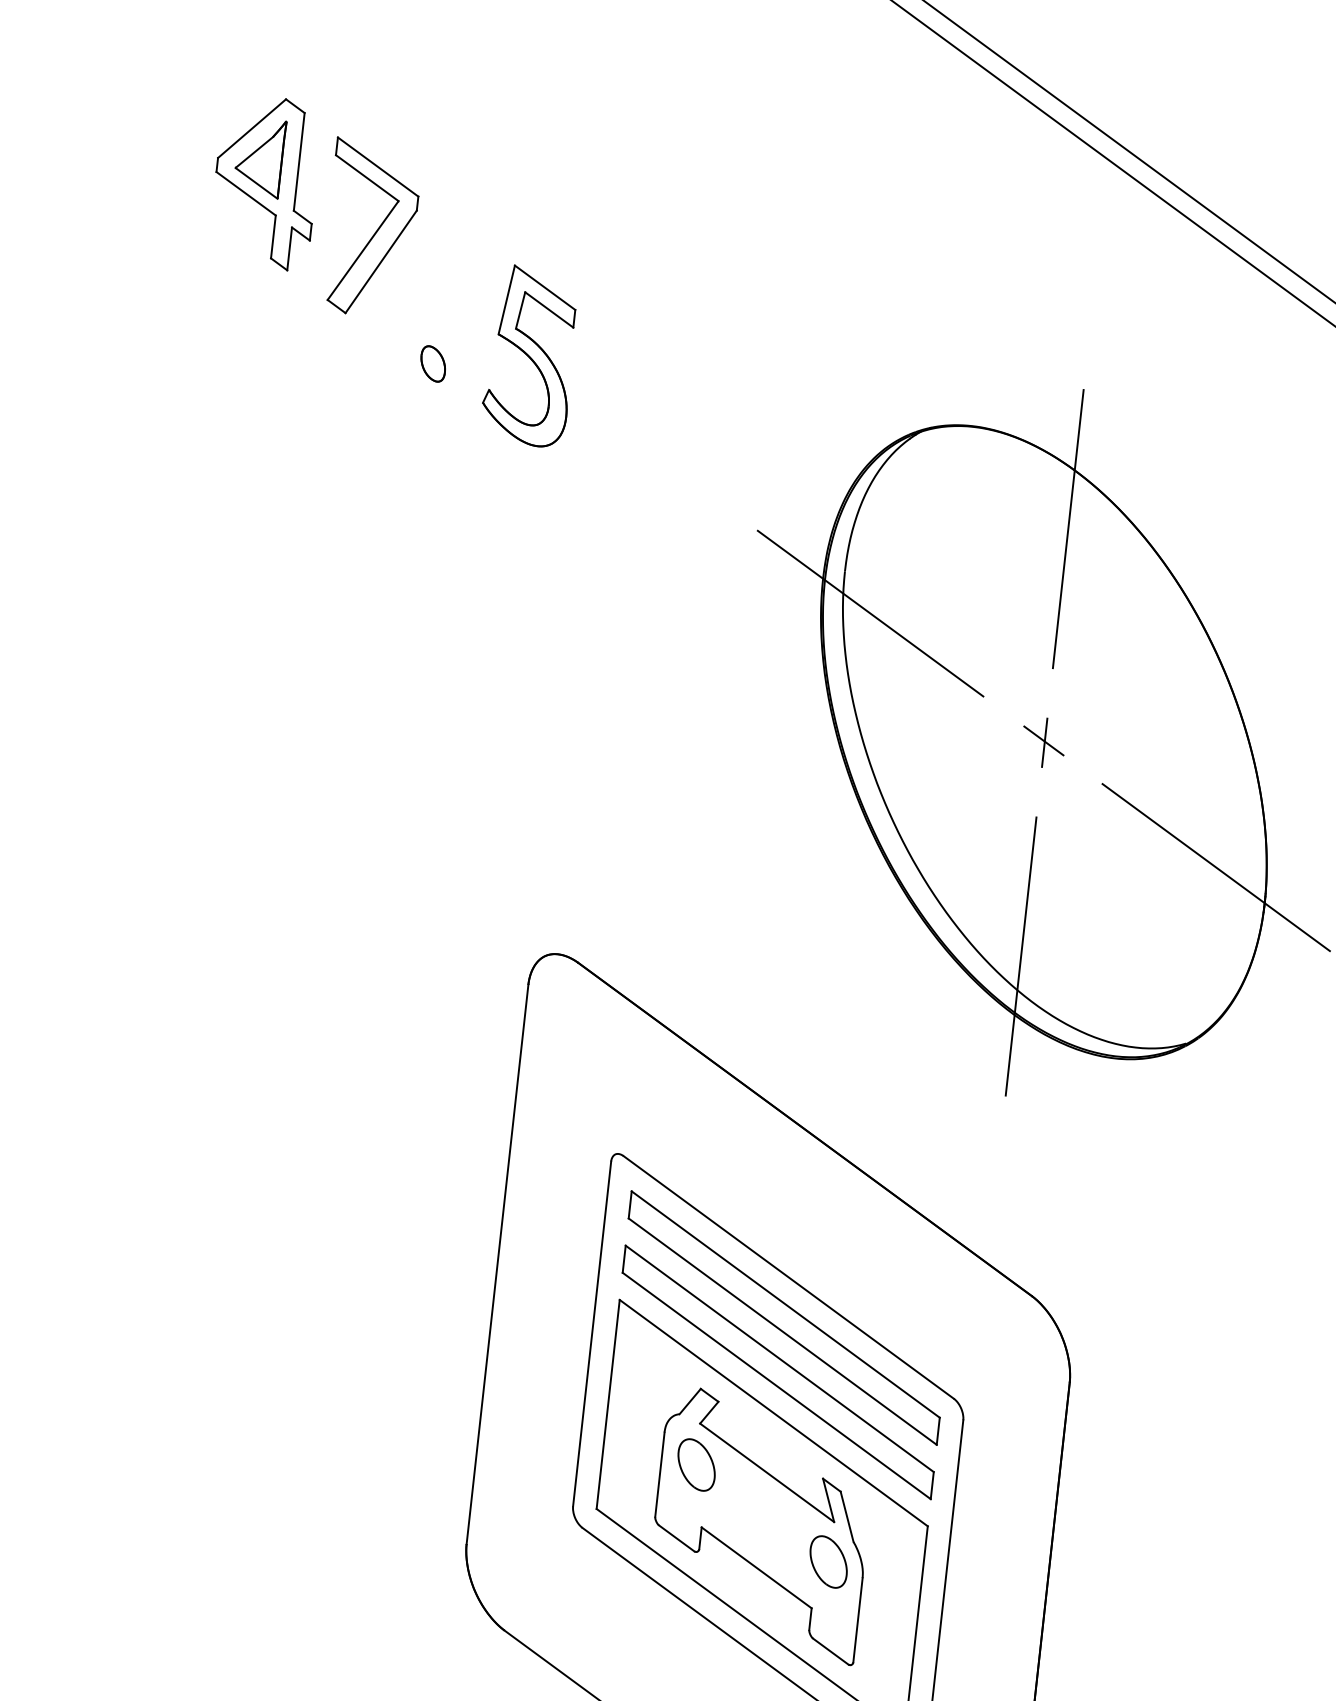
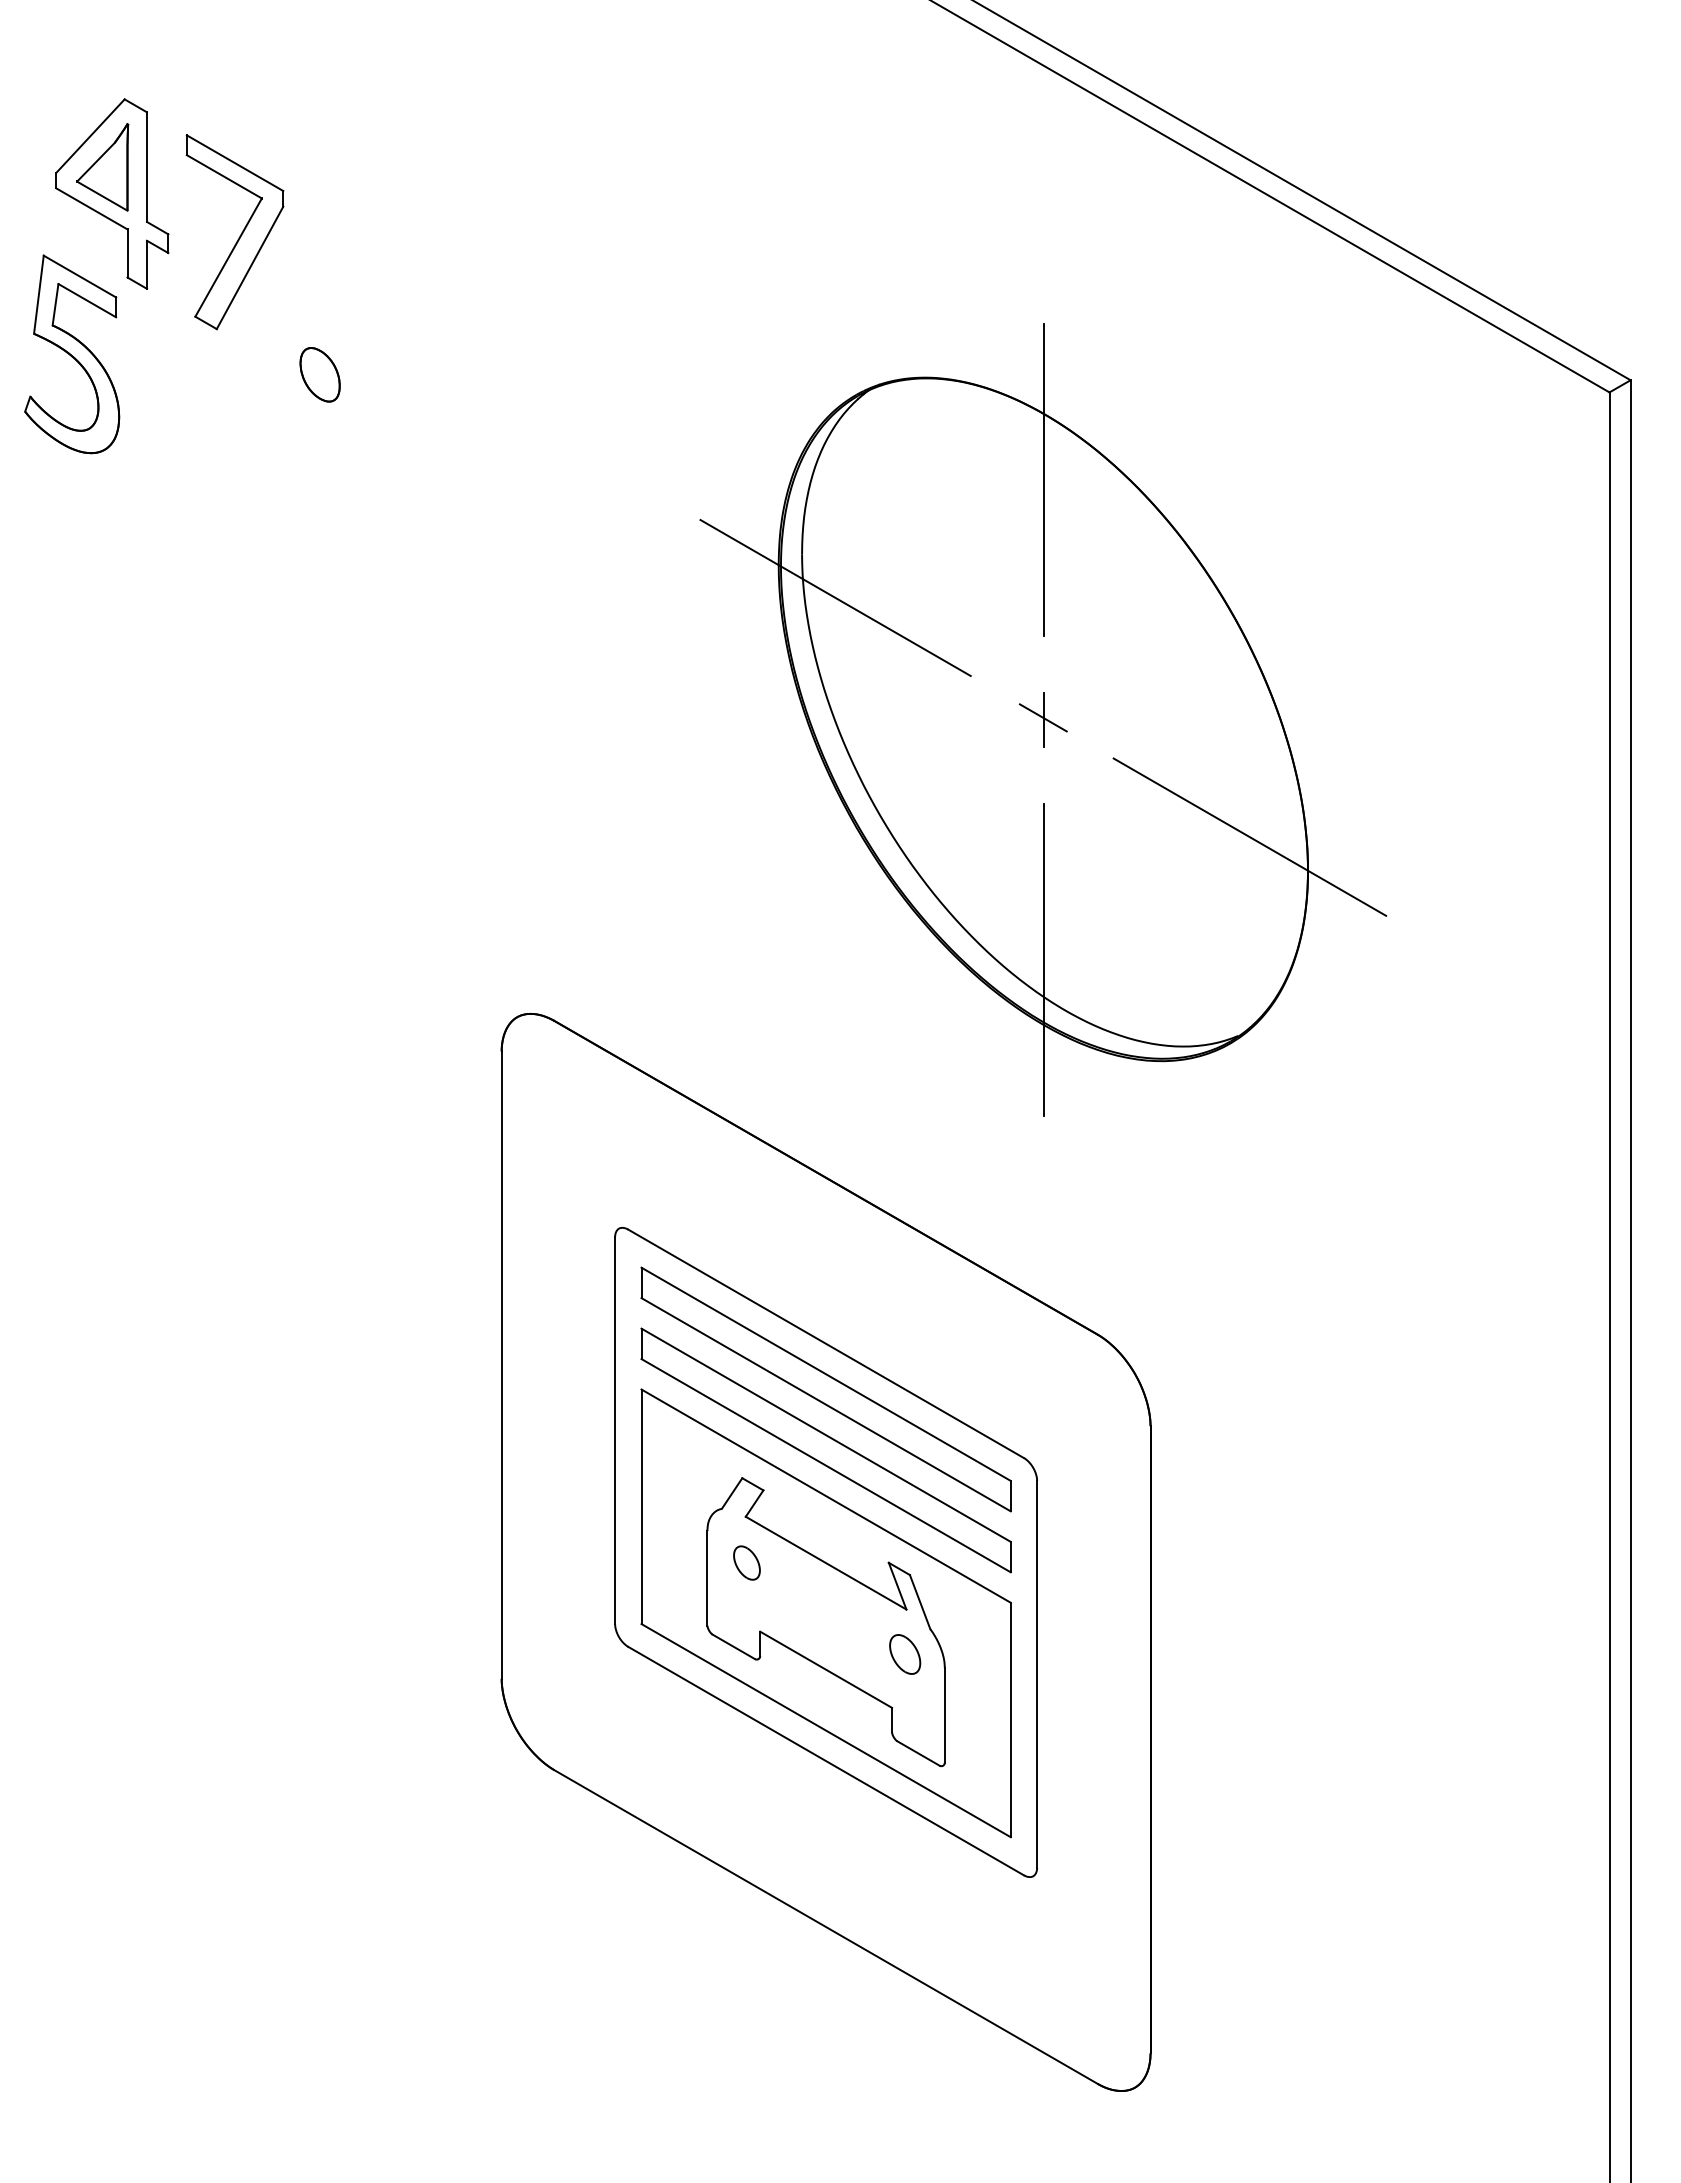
part: (530, 356) -> (72, 354), moved
part: (433, 363) -> (320, 374), size x1.4
part: (696, 1464) -> (746, 1562), size x0.6
part: (828, 1561) -> (904, 1654), size x0.7

